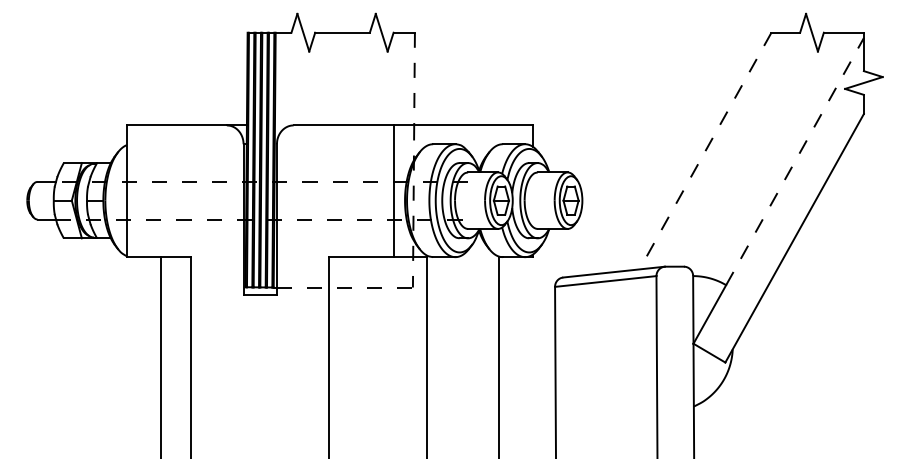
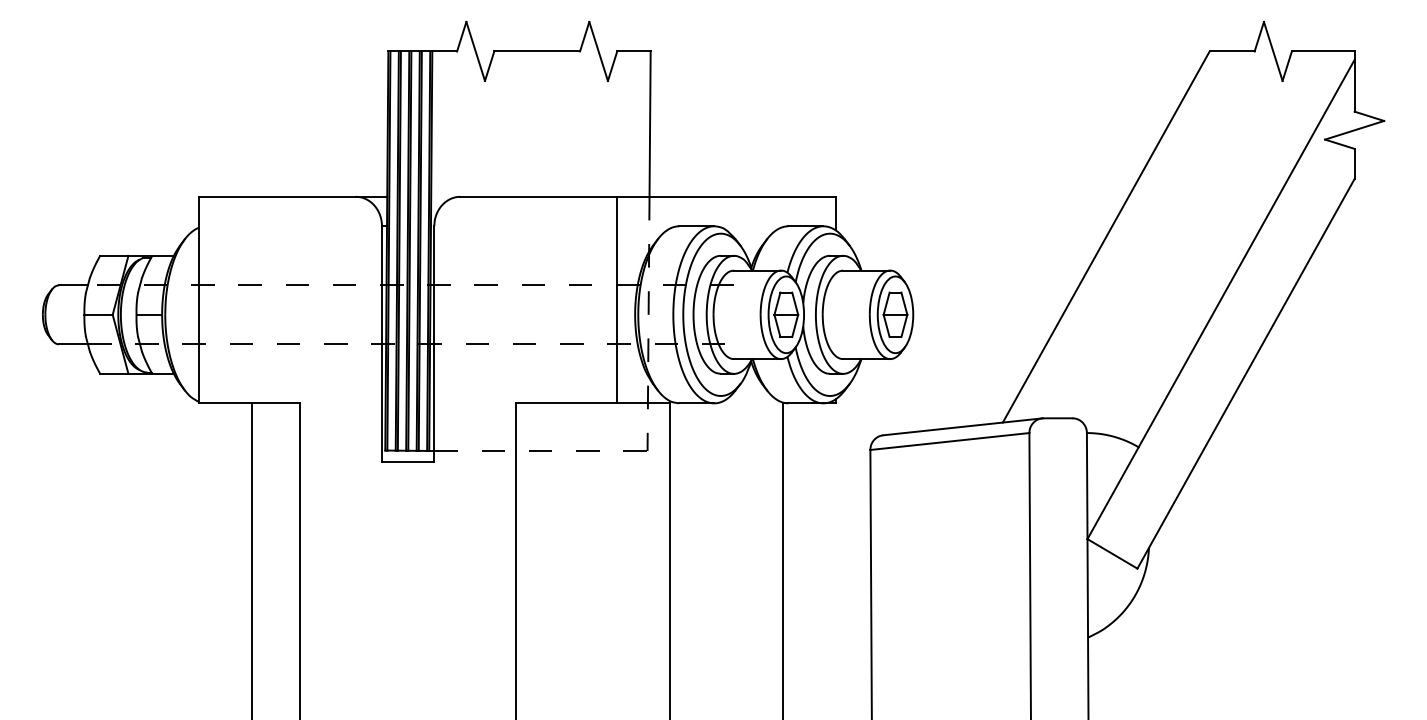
line: (414, 79) -> (649, 124), dashed -> solid
line: (705, 151) -> (1106, 237), dashed -> solid
line: (795, 161) -> (1247, 253), dashed -> solid

